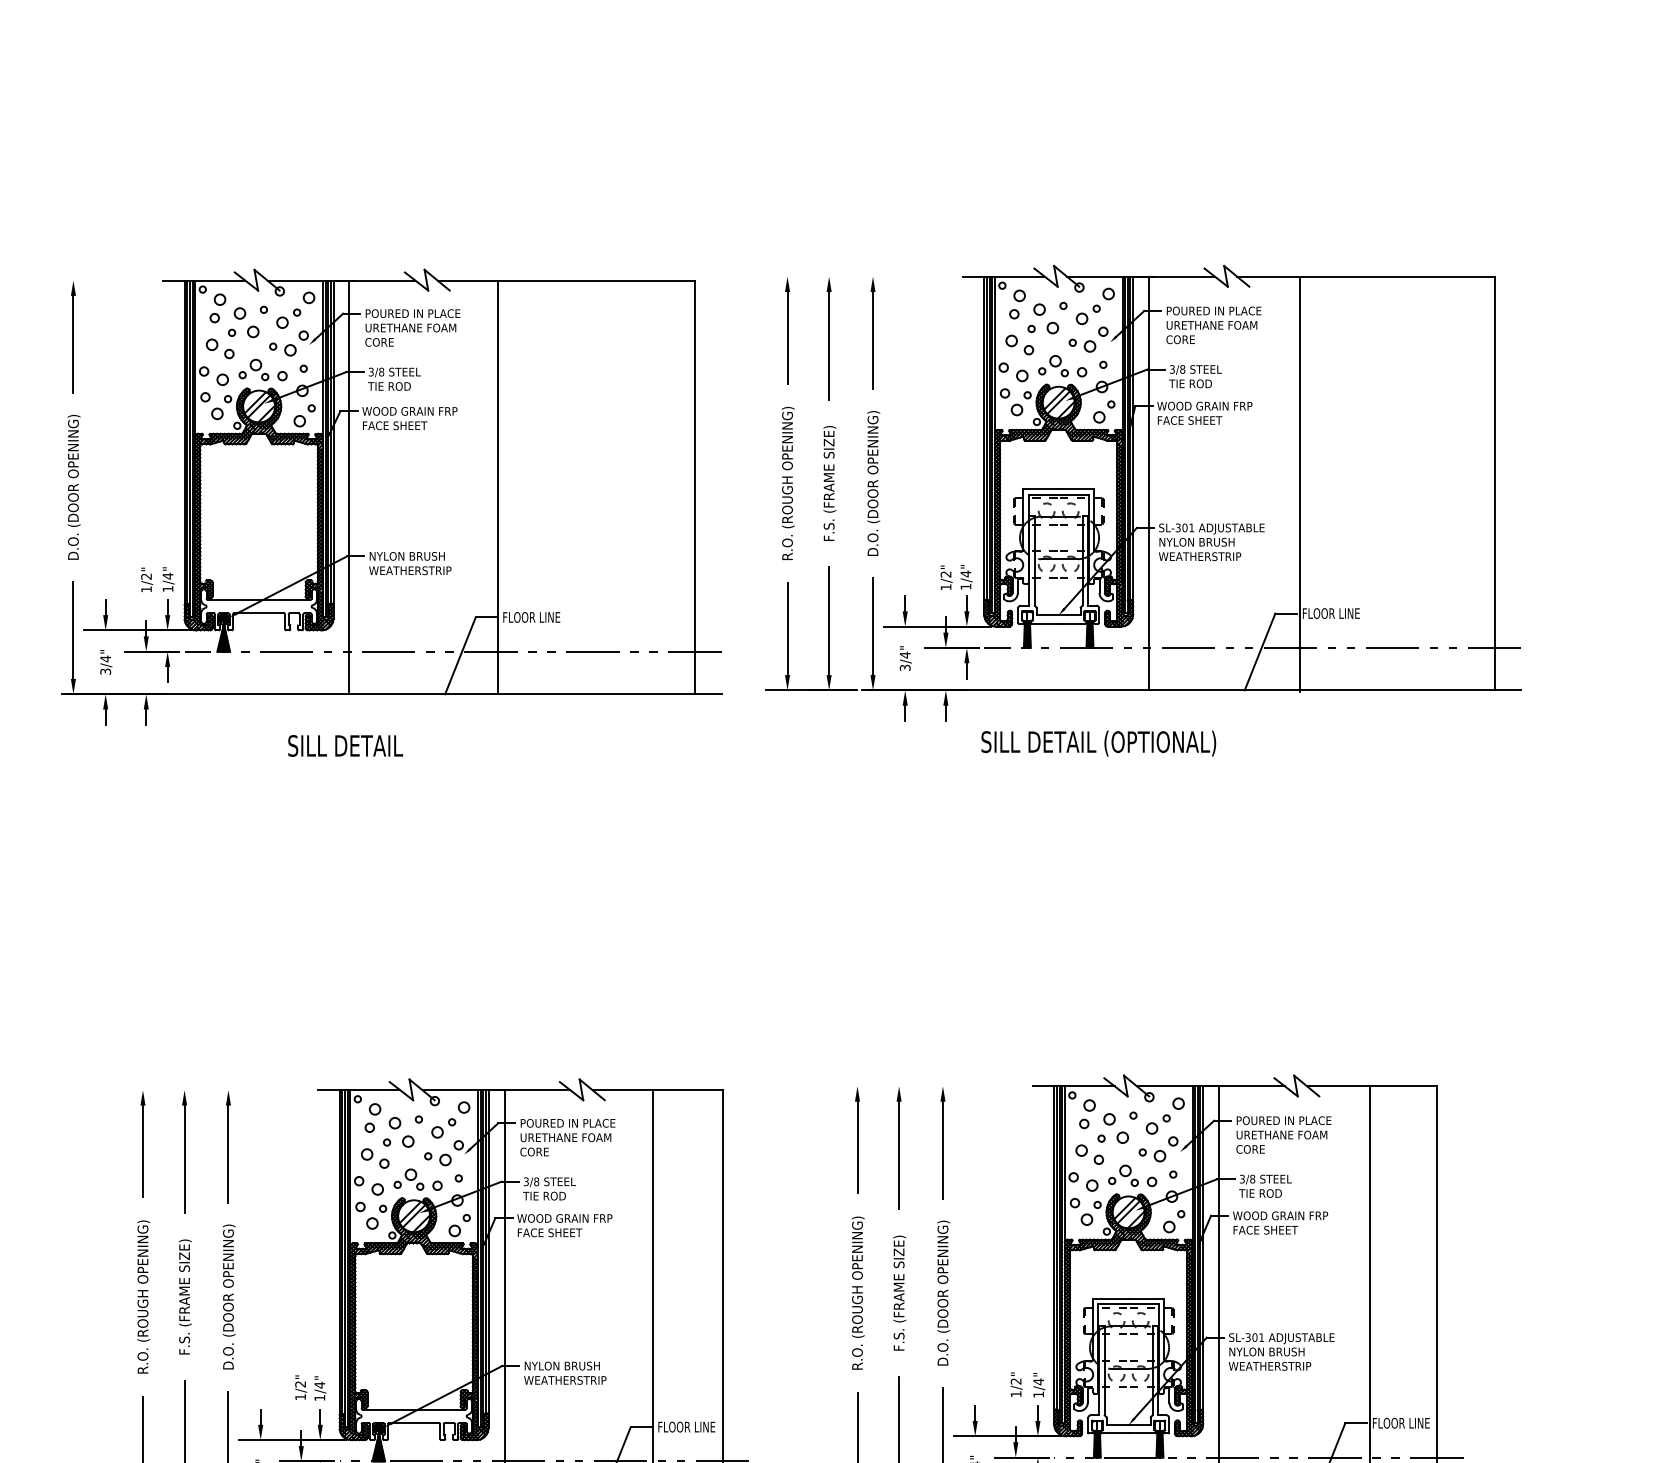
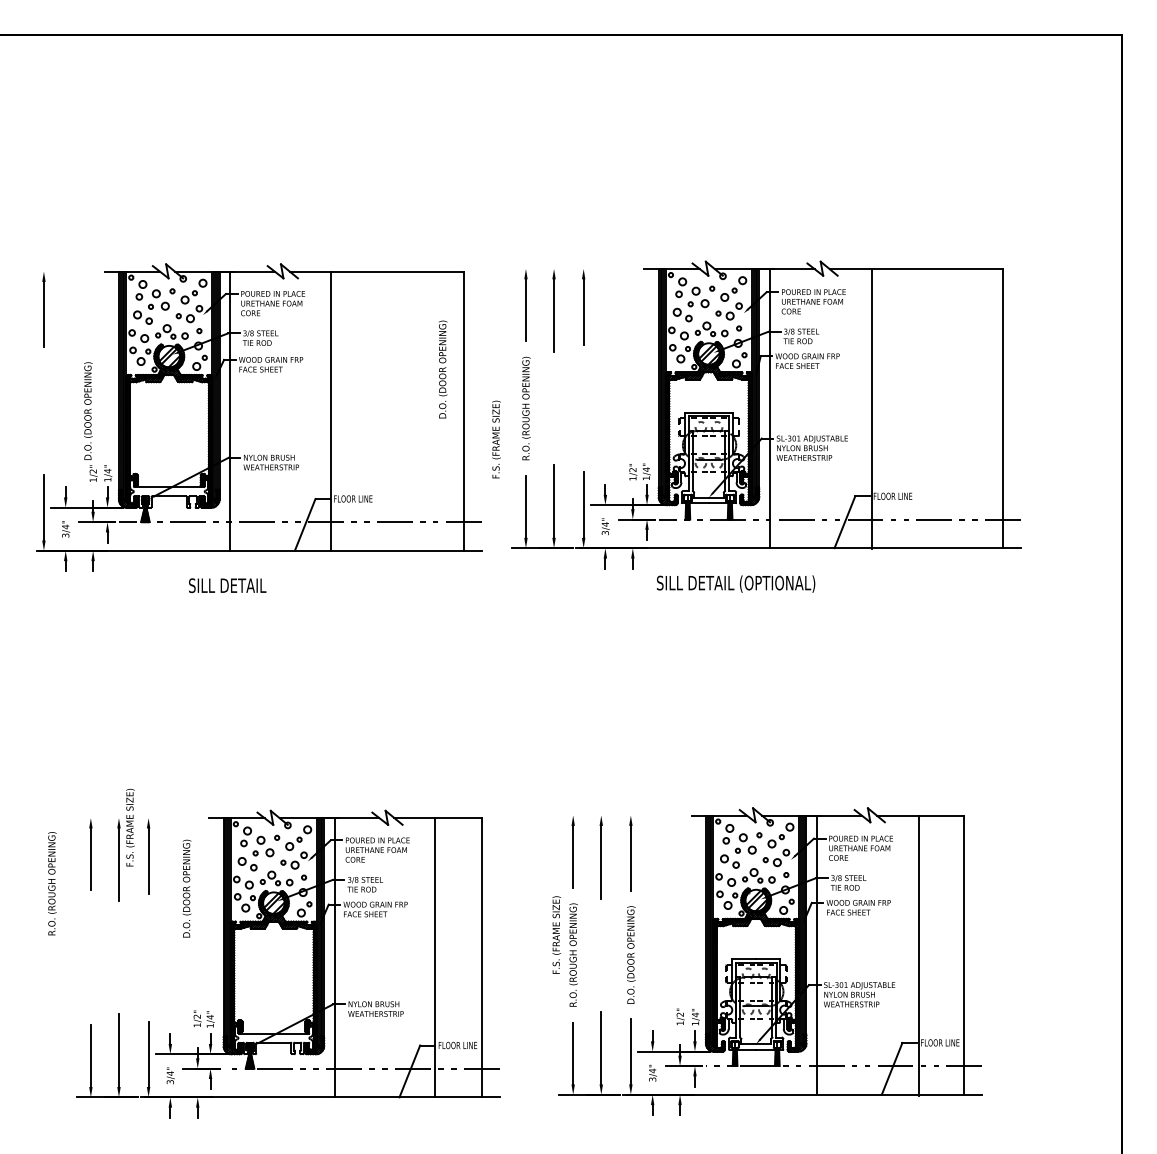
text: (829, 483) -> (496, 439), moved
text: (872, 483) -> (442, 369), moved
text: (74, 486) -> (88, 410), moved
text: (899, 1292) -> (556, 934), moved
text: (143, 1296) -> (52, 883), moved
text: (185, 1296) -> (130, 827), moved
text: (228, 1296) -> (186, 888), moved

